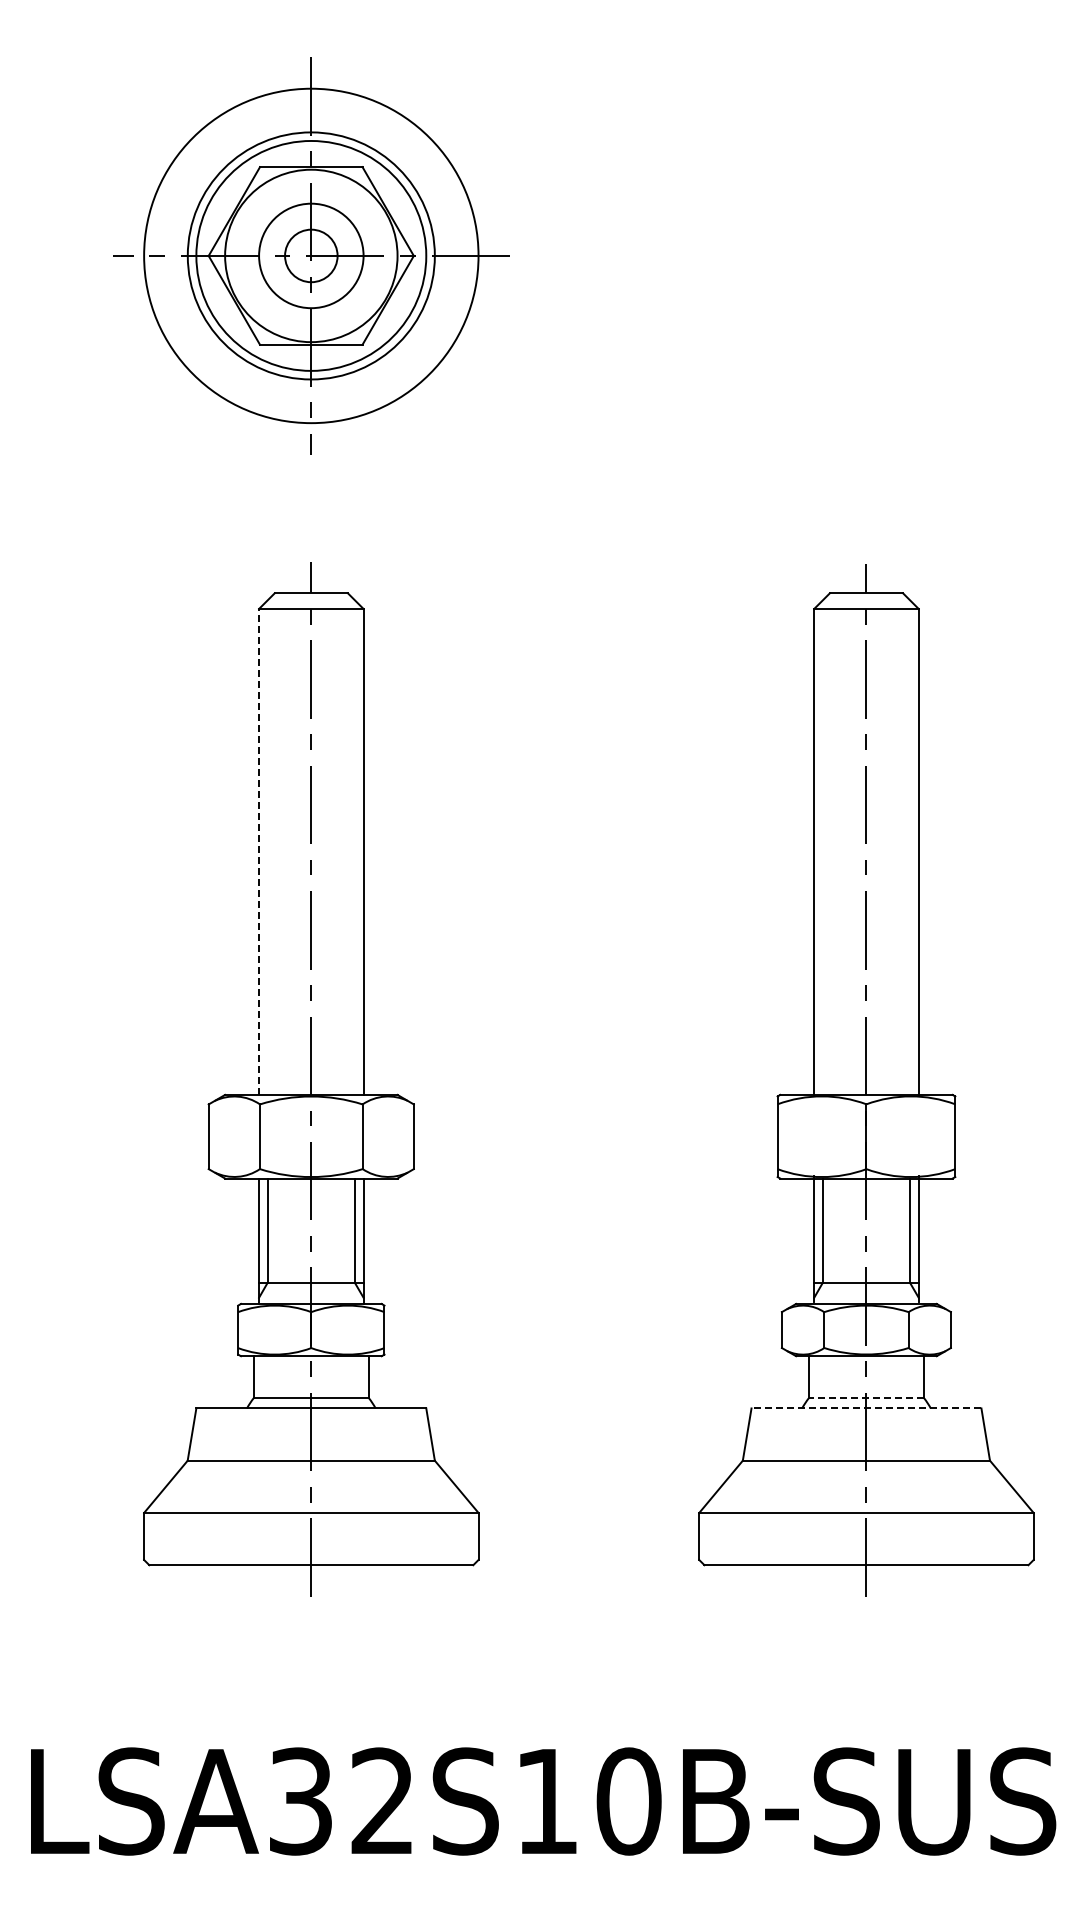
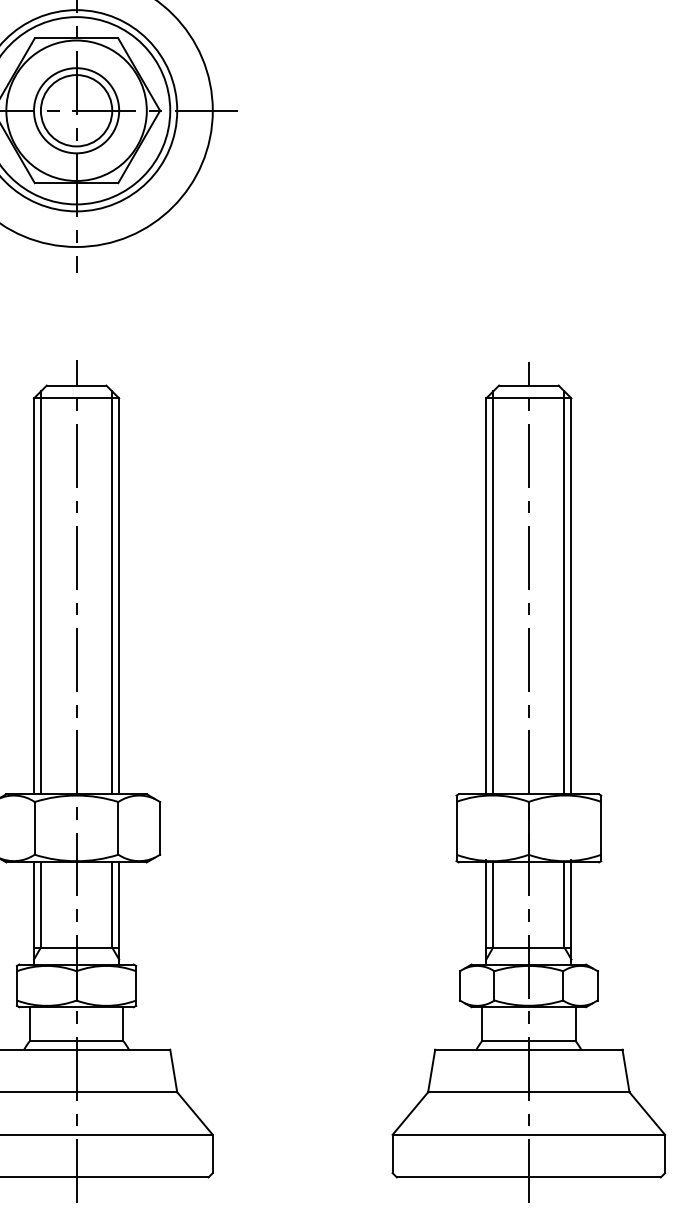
circle: (311, 255) -> (76, 110), size x1.67
line: (267, 847) -> (40, 592), added
line: (355, 847) -> (112, 592), added
line: (822, 847) -> (493, 592), added
line: (910, 847) -> (564, 592), added
line: (259, 851) -> (34, 595), dashed -> solid
line: (865, 1398) -> (528, 1041), dashed -> solid
line: (866, 1408) -> (528, 1049), dashed -> solid

